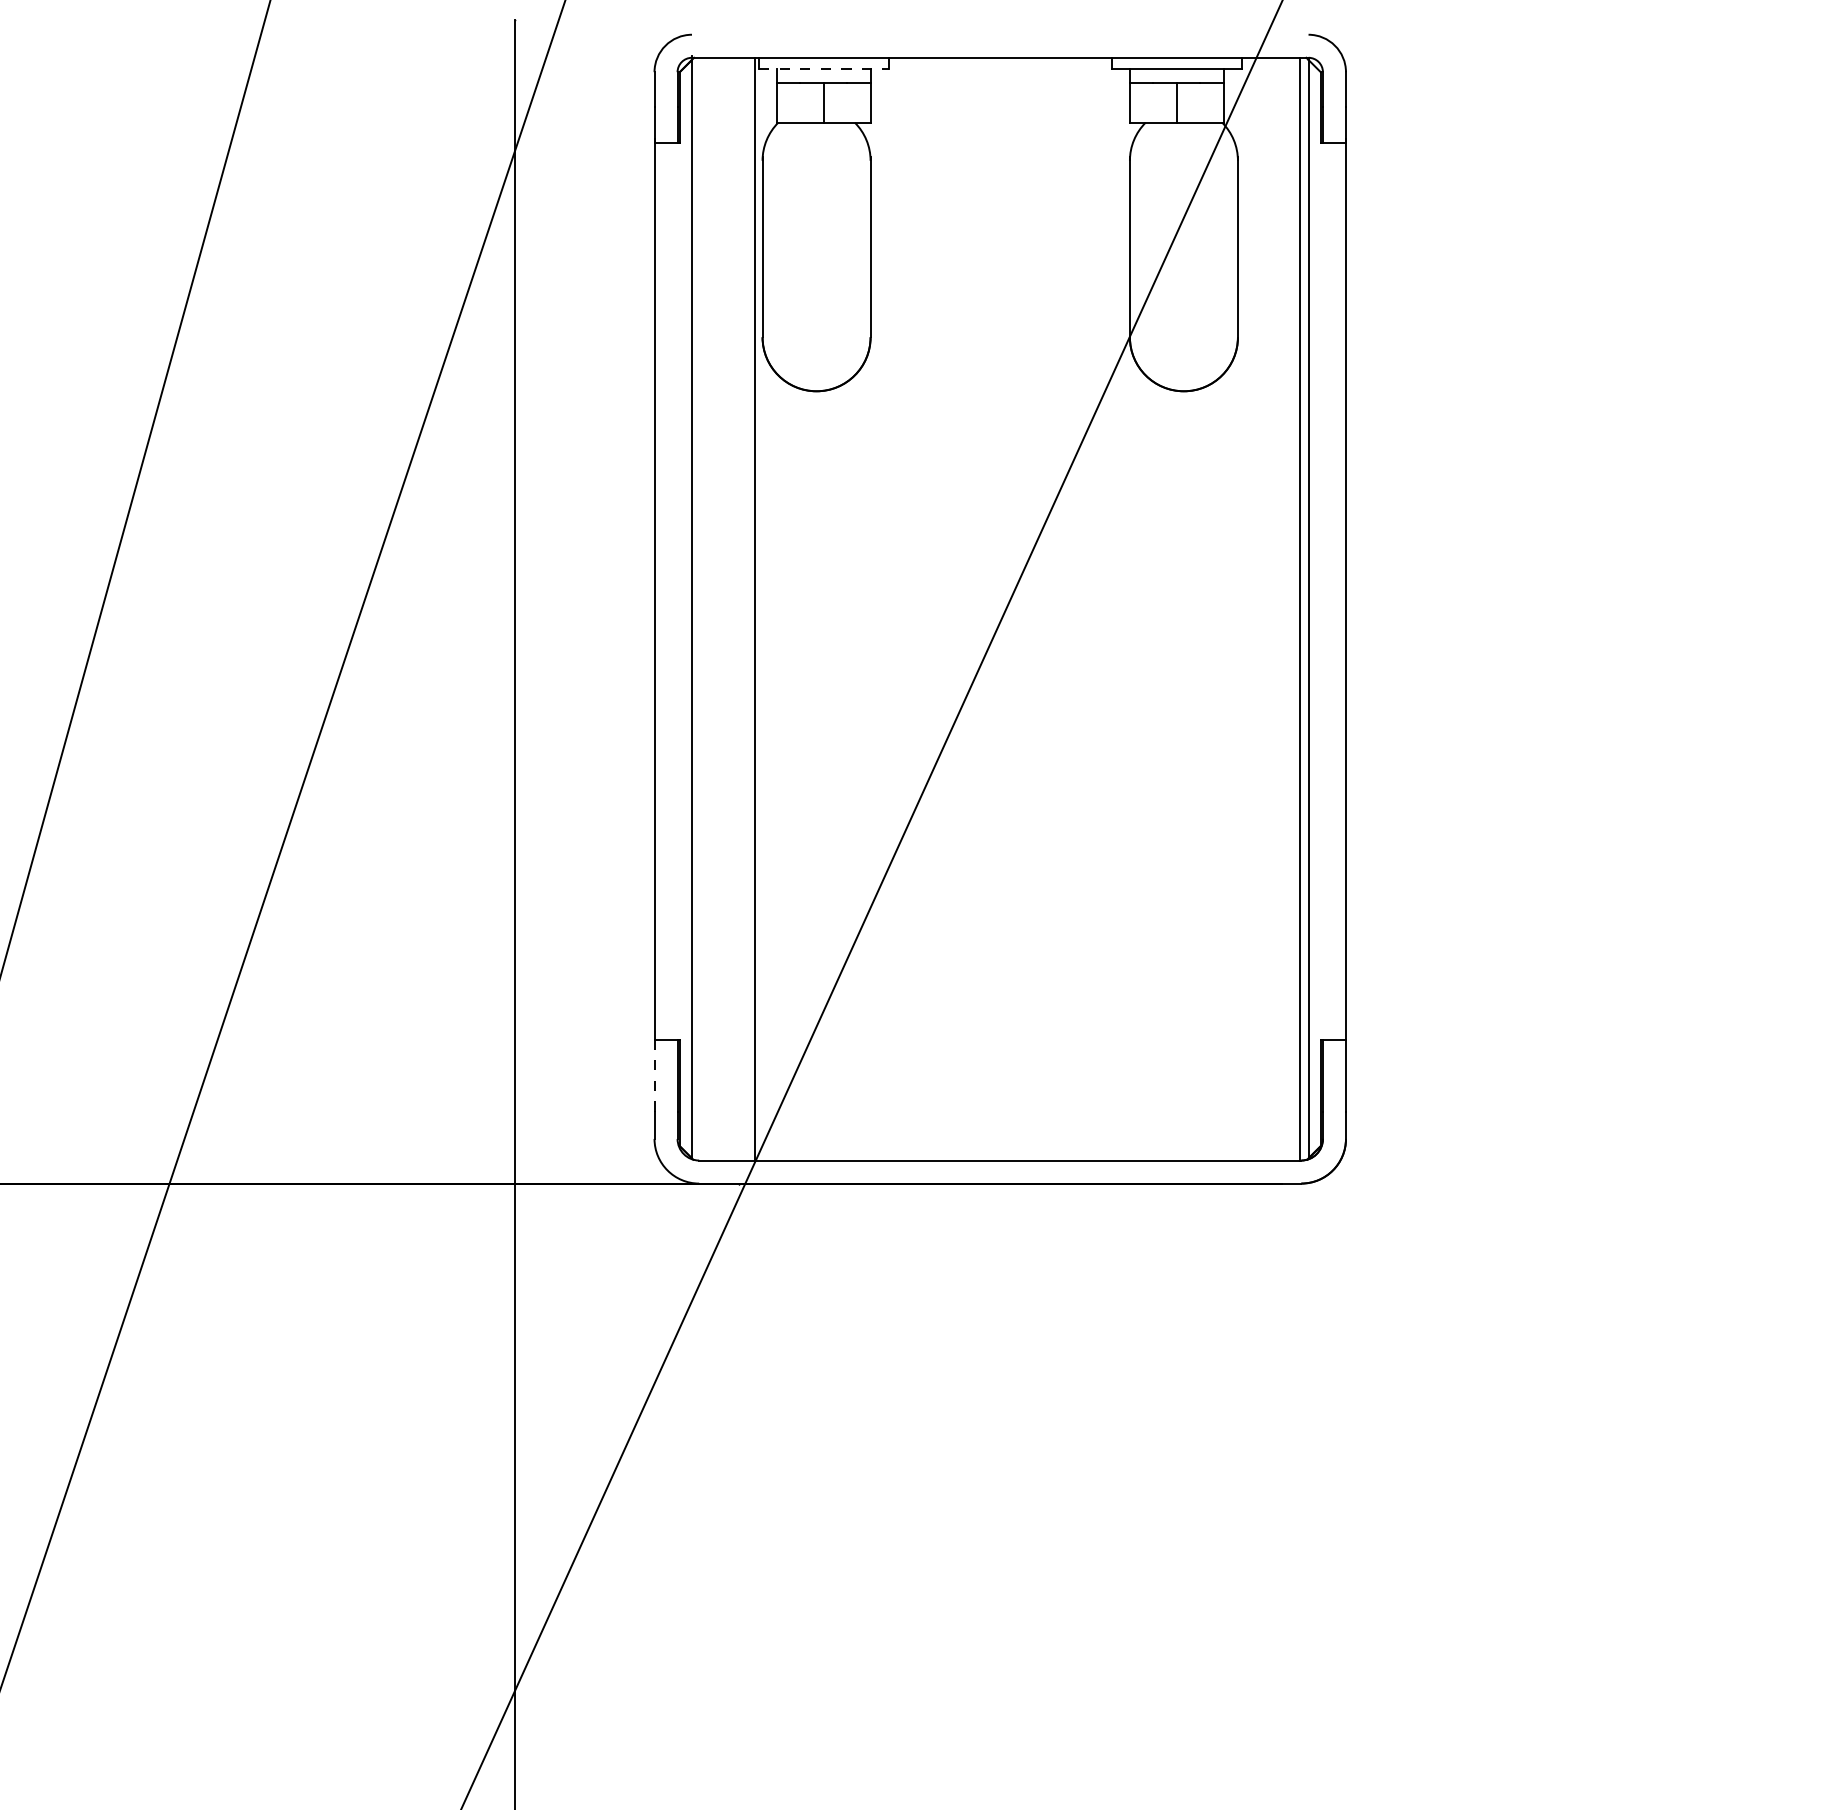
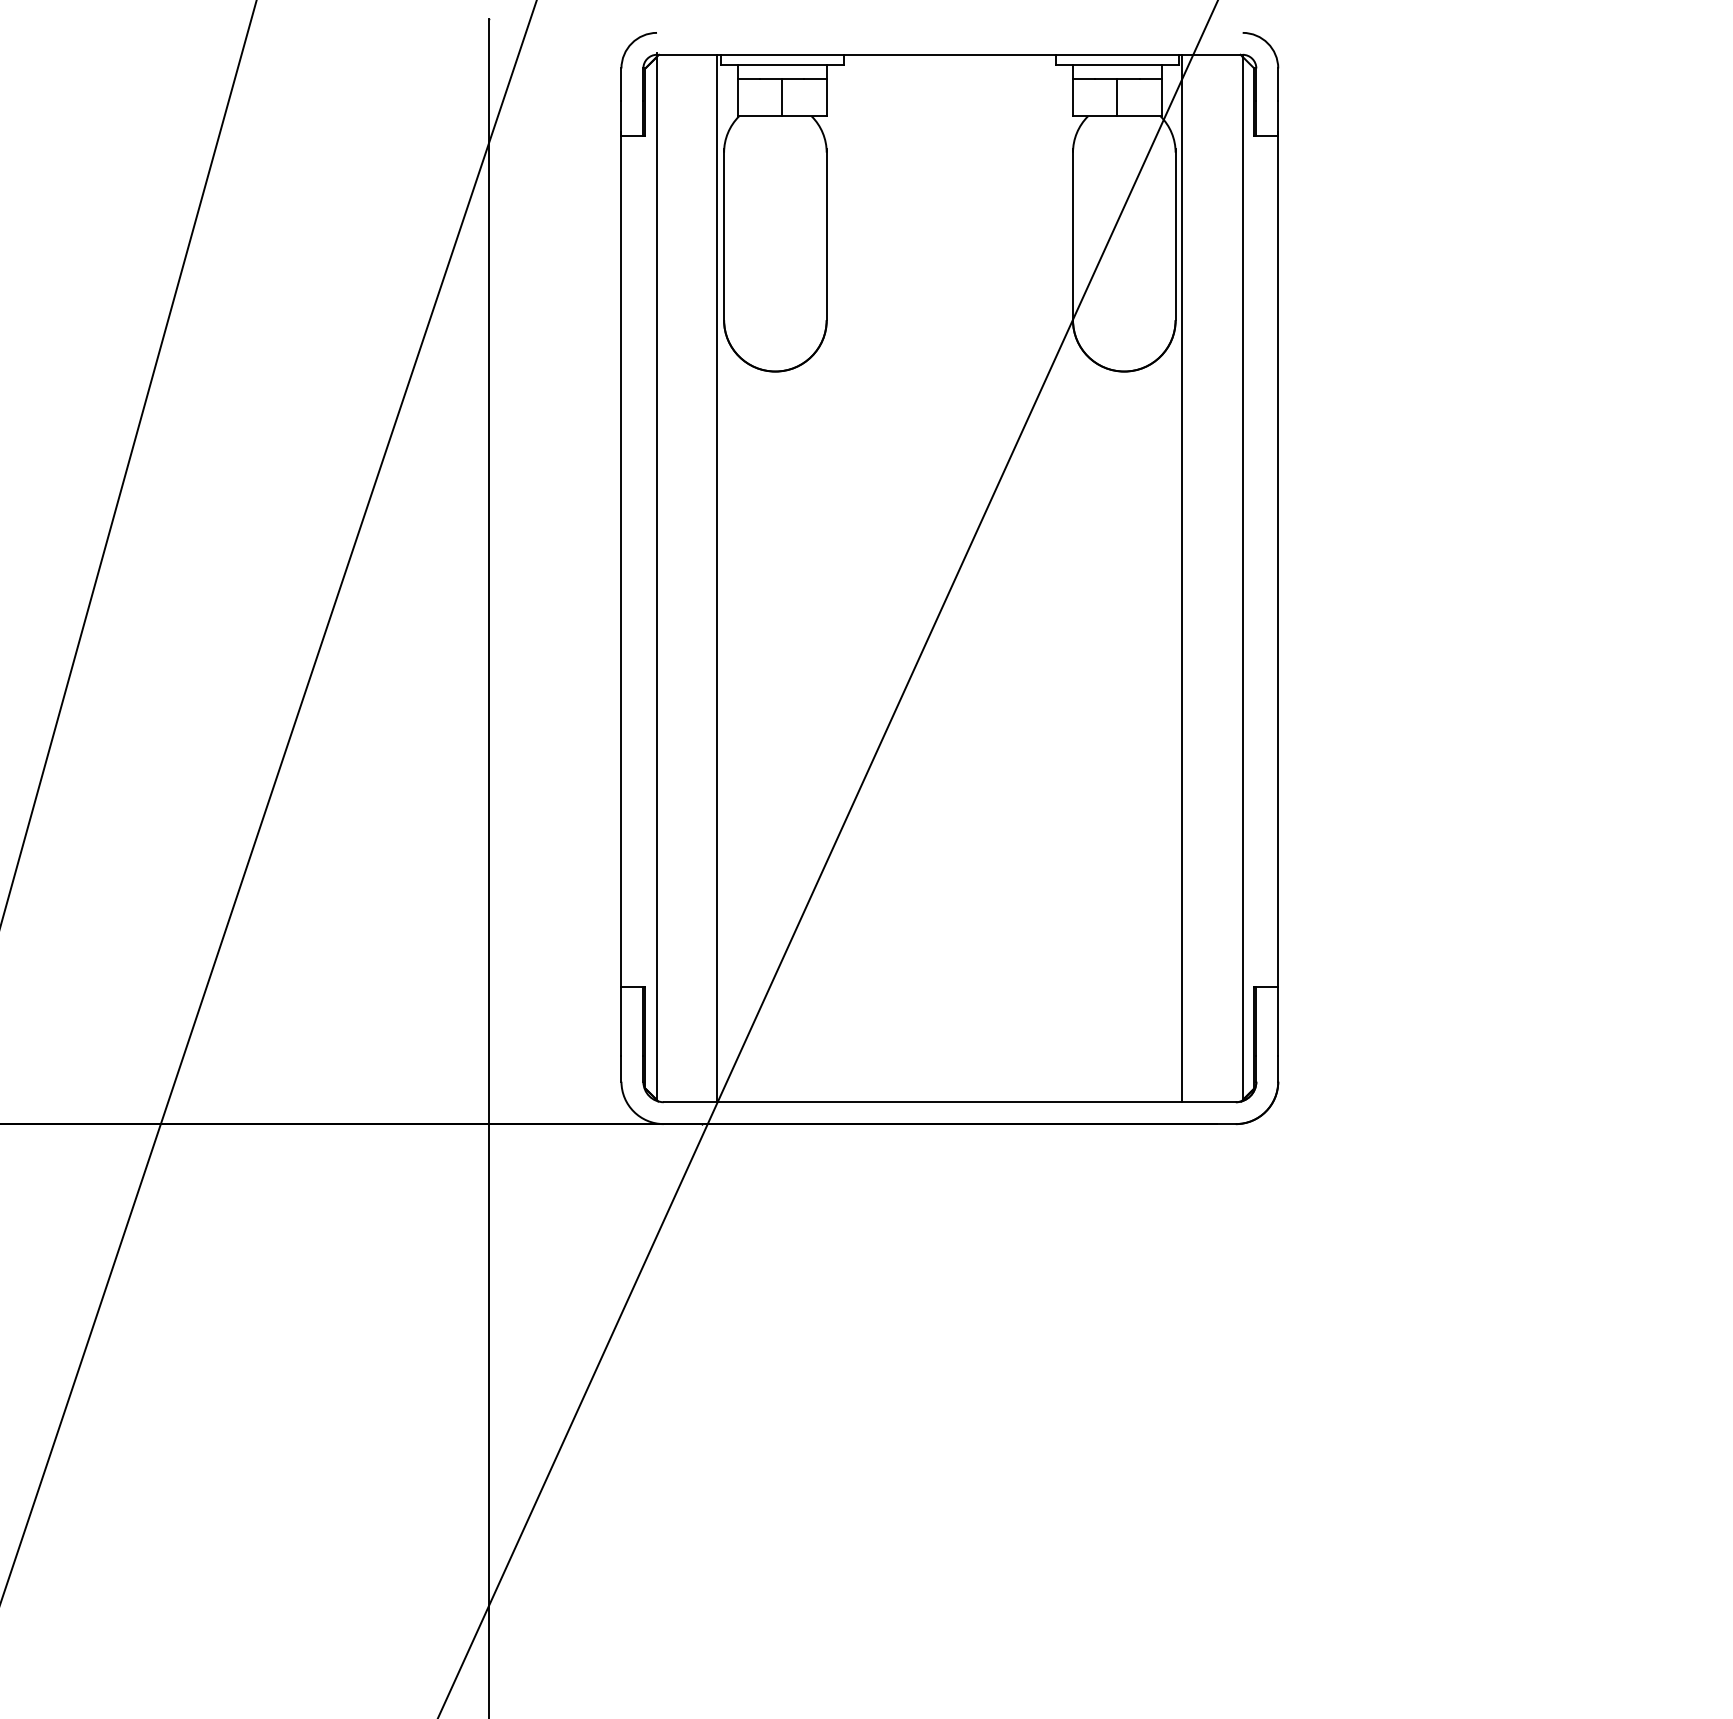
line: (824, 69) -> (782, 65), dashed -> solid
line: (1299, 609) -> (1182, 578), moved
line: (654, 1075) -> (621, 1021), dashed -> solid

